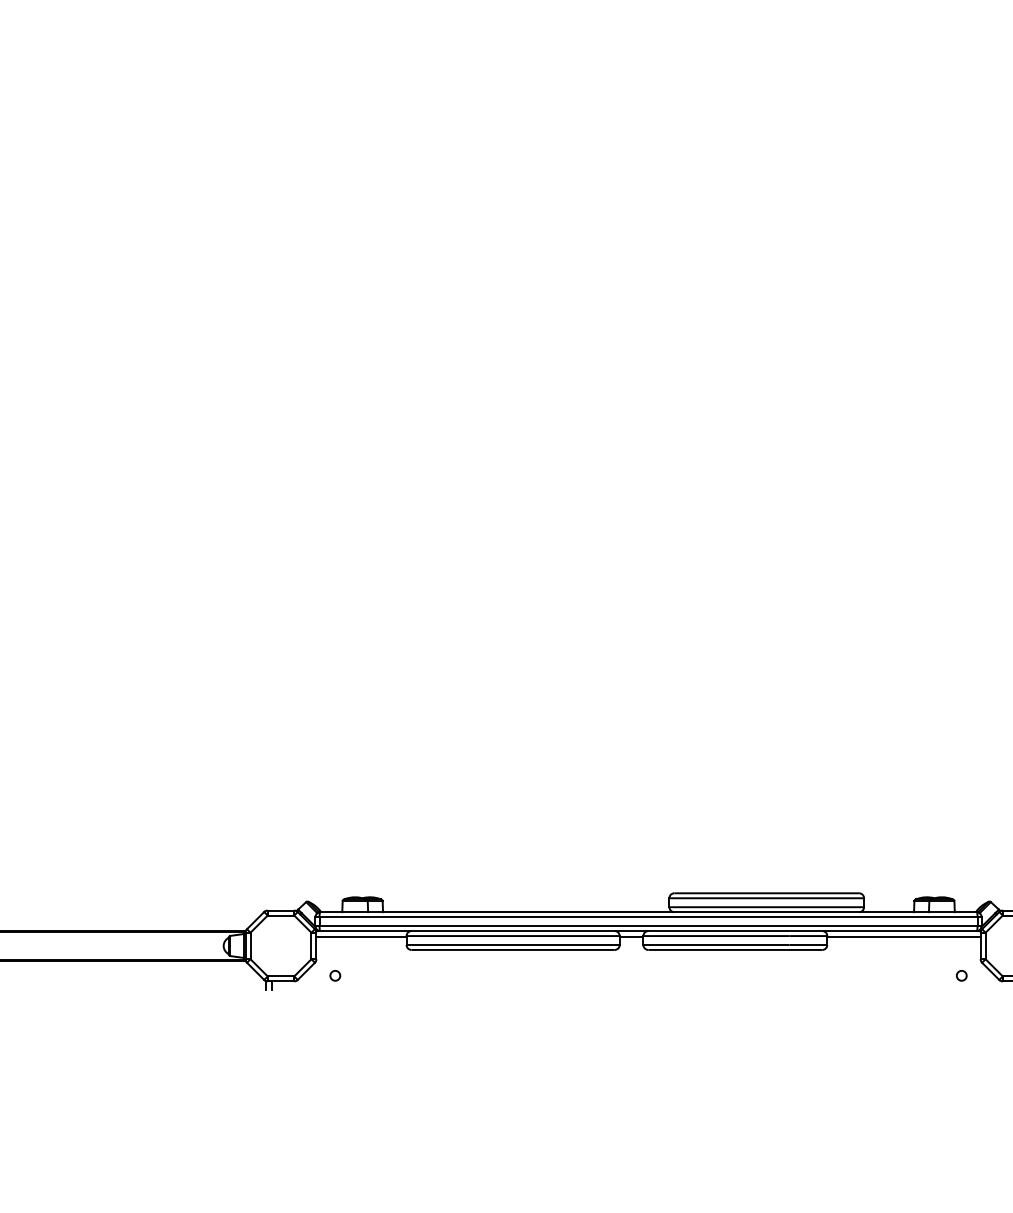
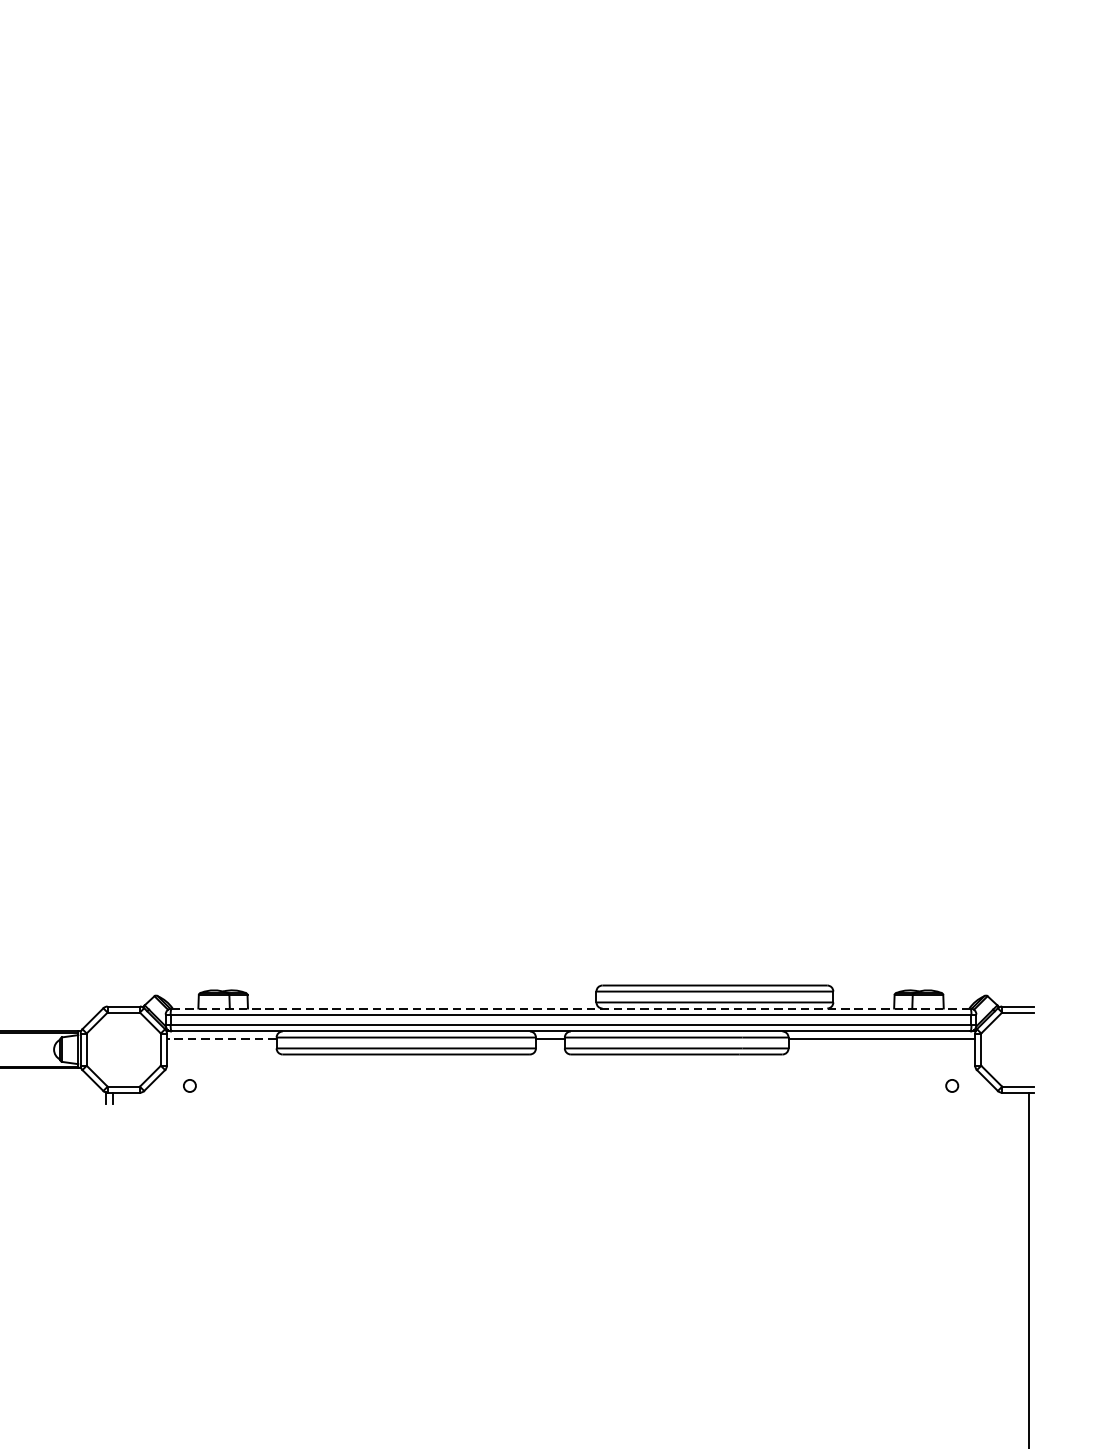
line: (649, 912) -> (572, 1008), solid -> dashed
line: (361, 937) -> (221, 1039), solid -> dashed

